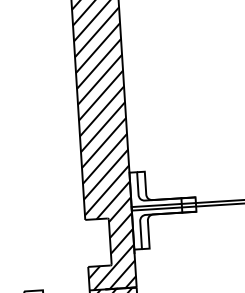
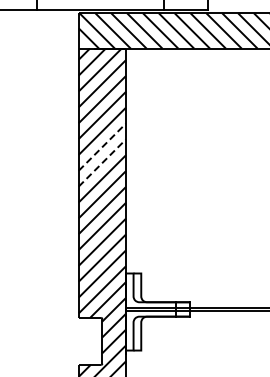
line: (98, 47) -> (102, 146), solid -> dashed
line: (99, 63) -> (102, 162), solid -> dashed

